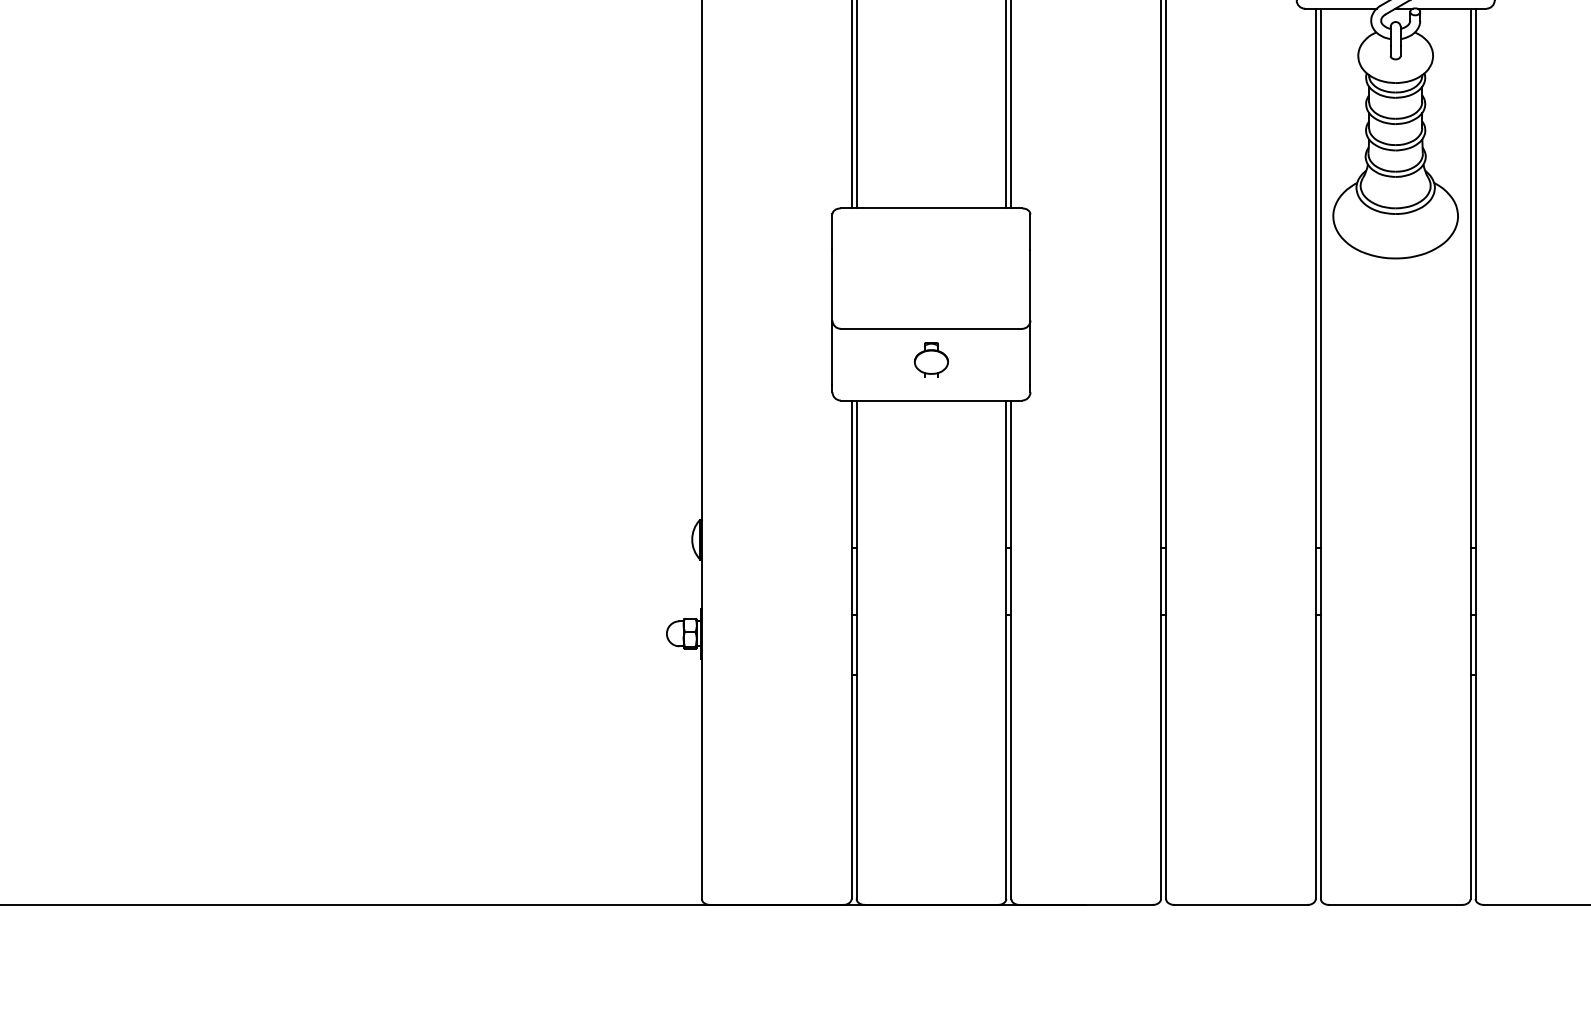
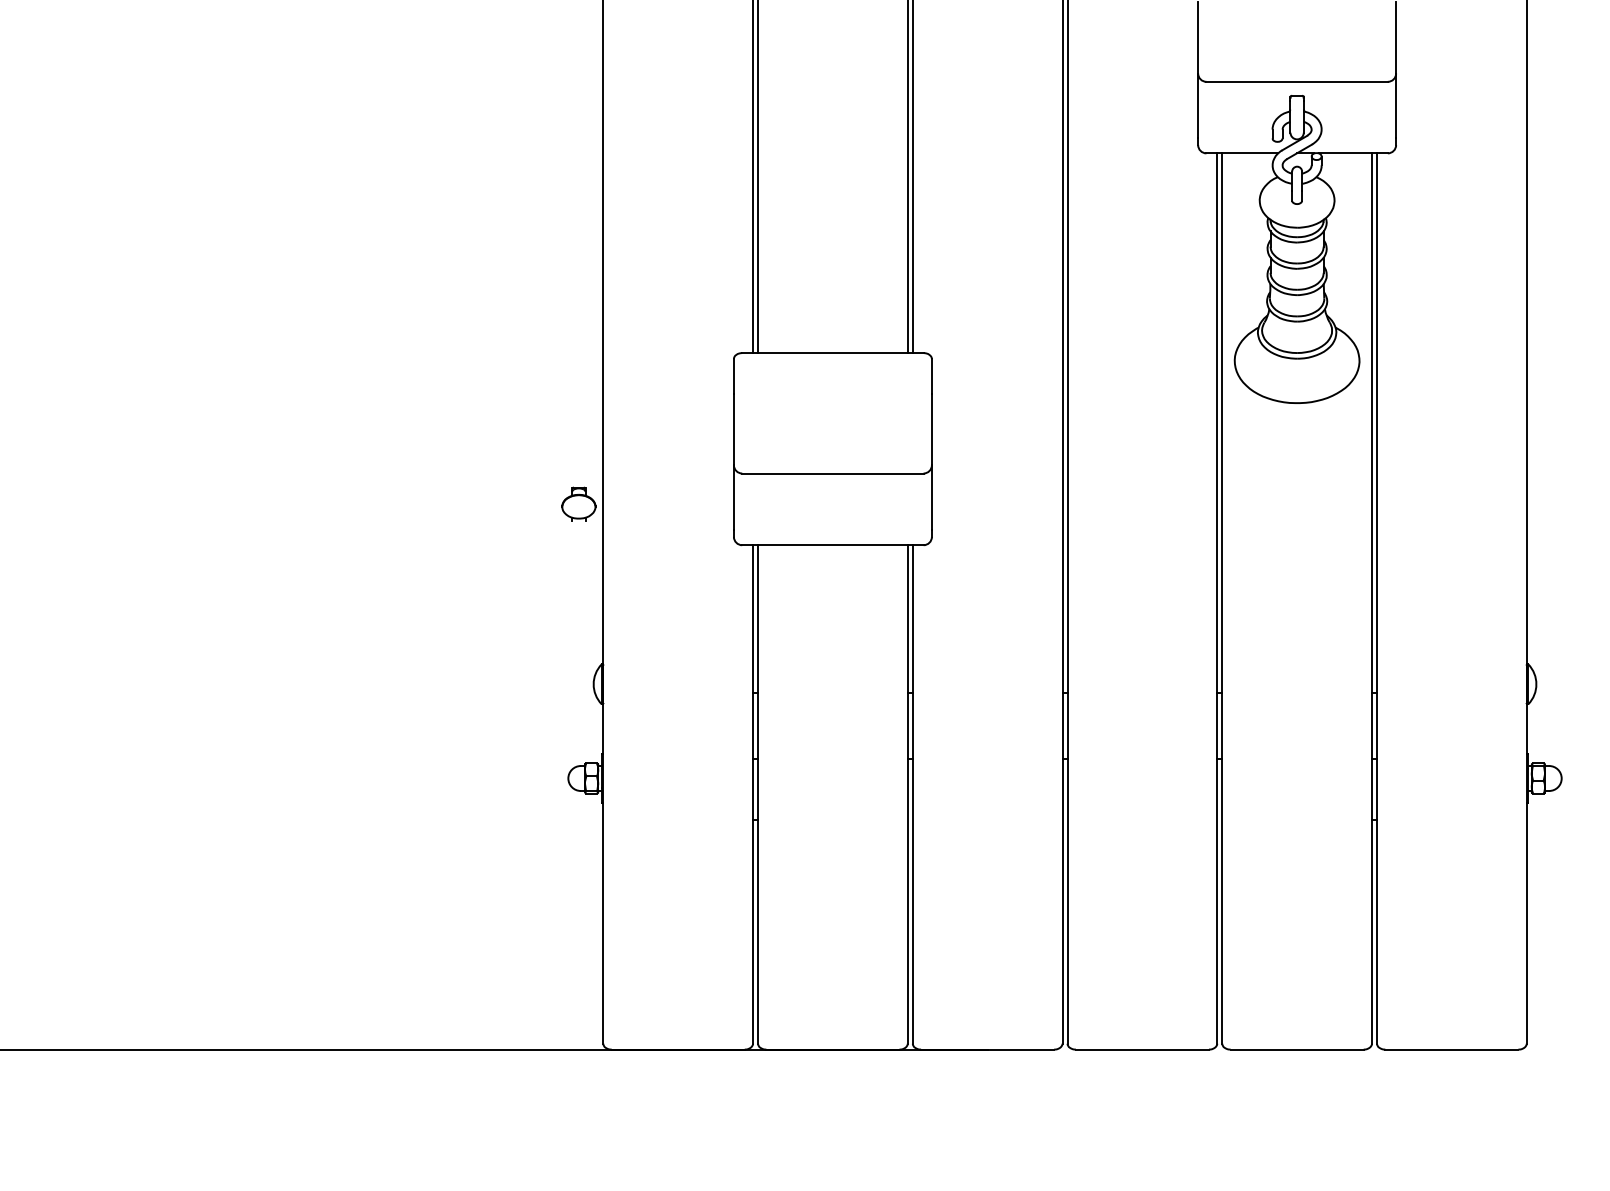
part: (931, 358) -> (578, 503), moved

